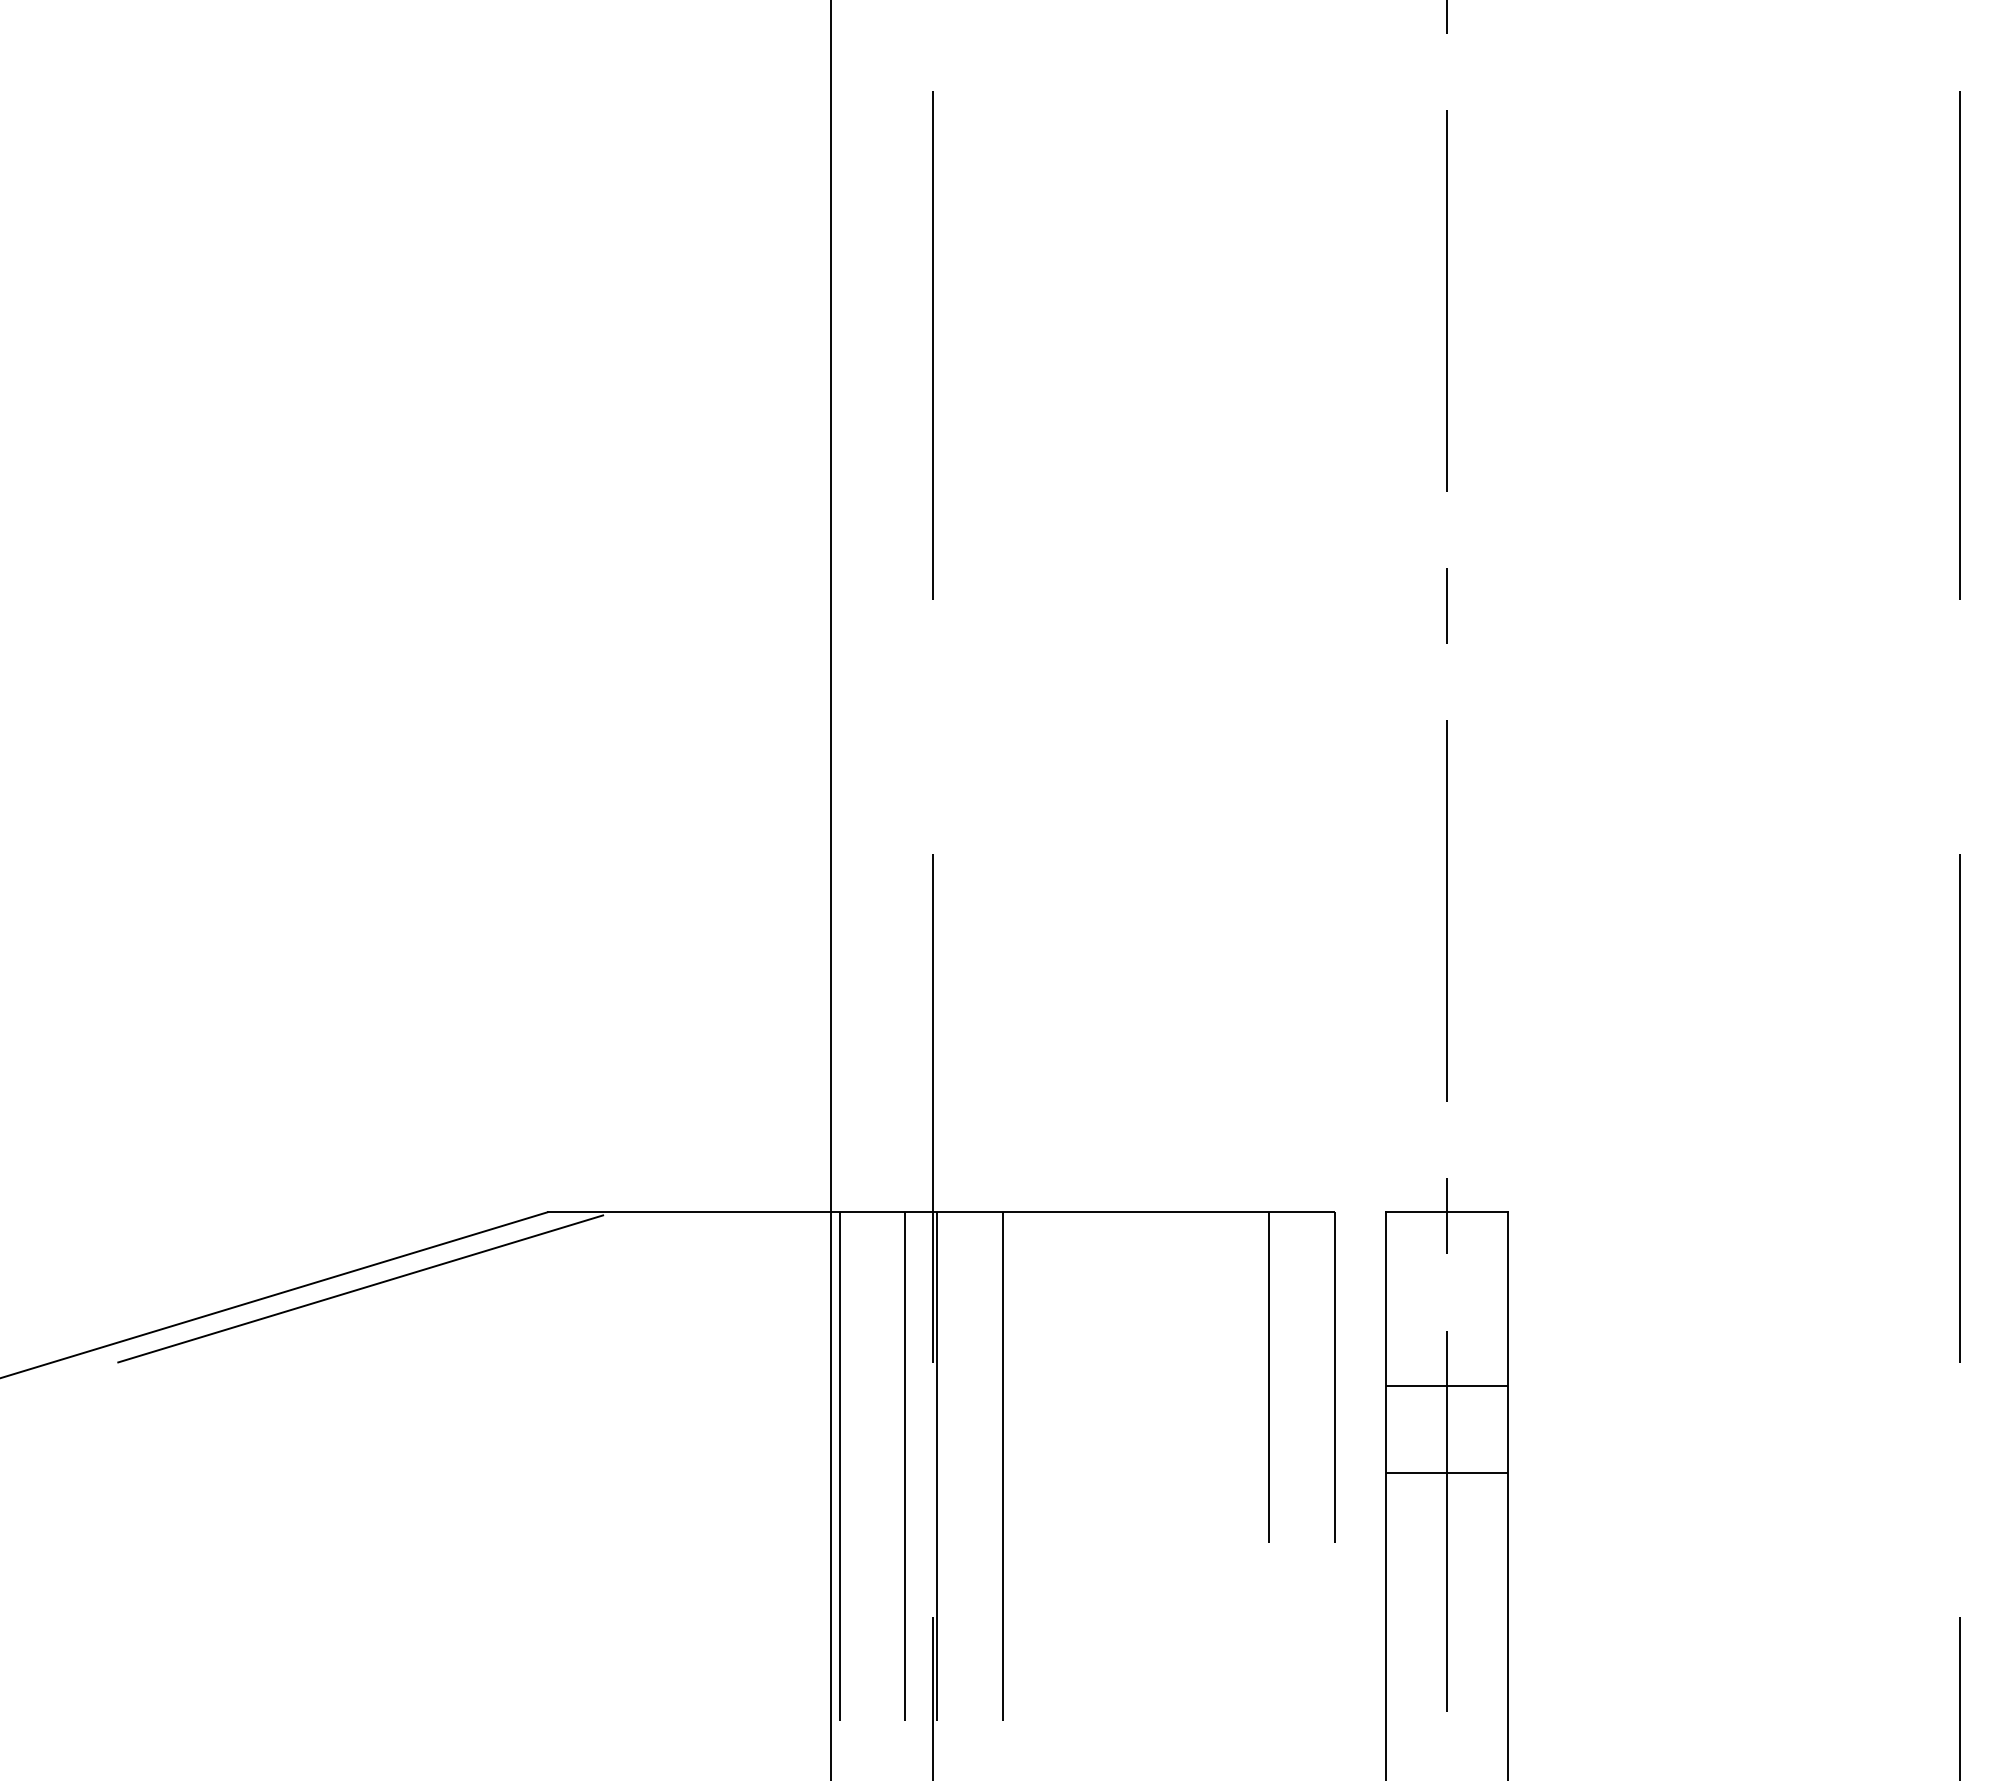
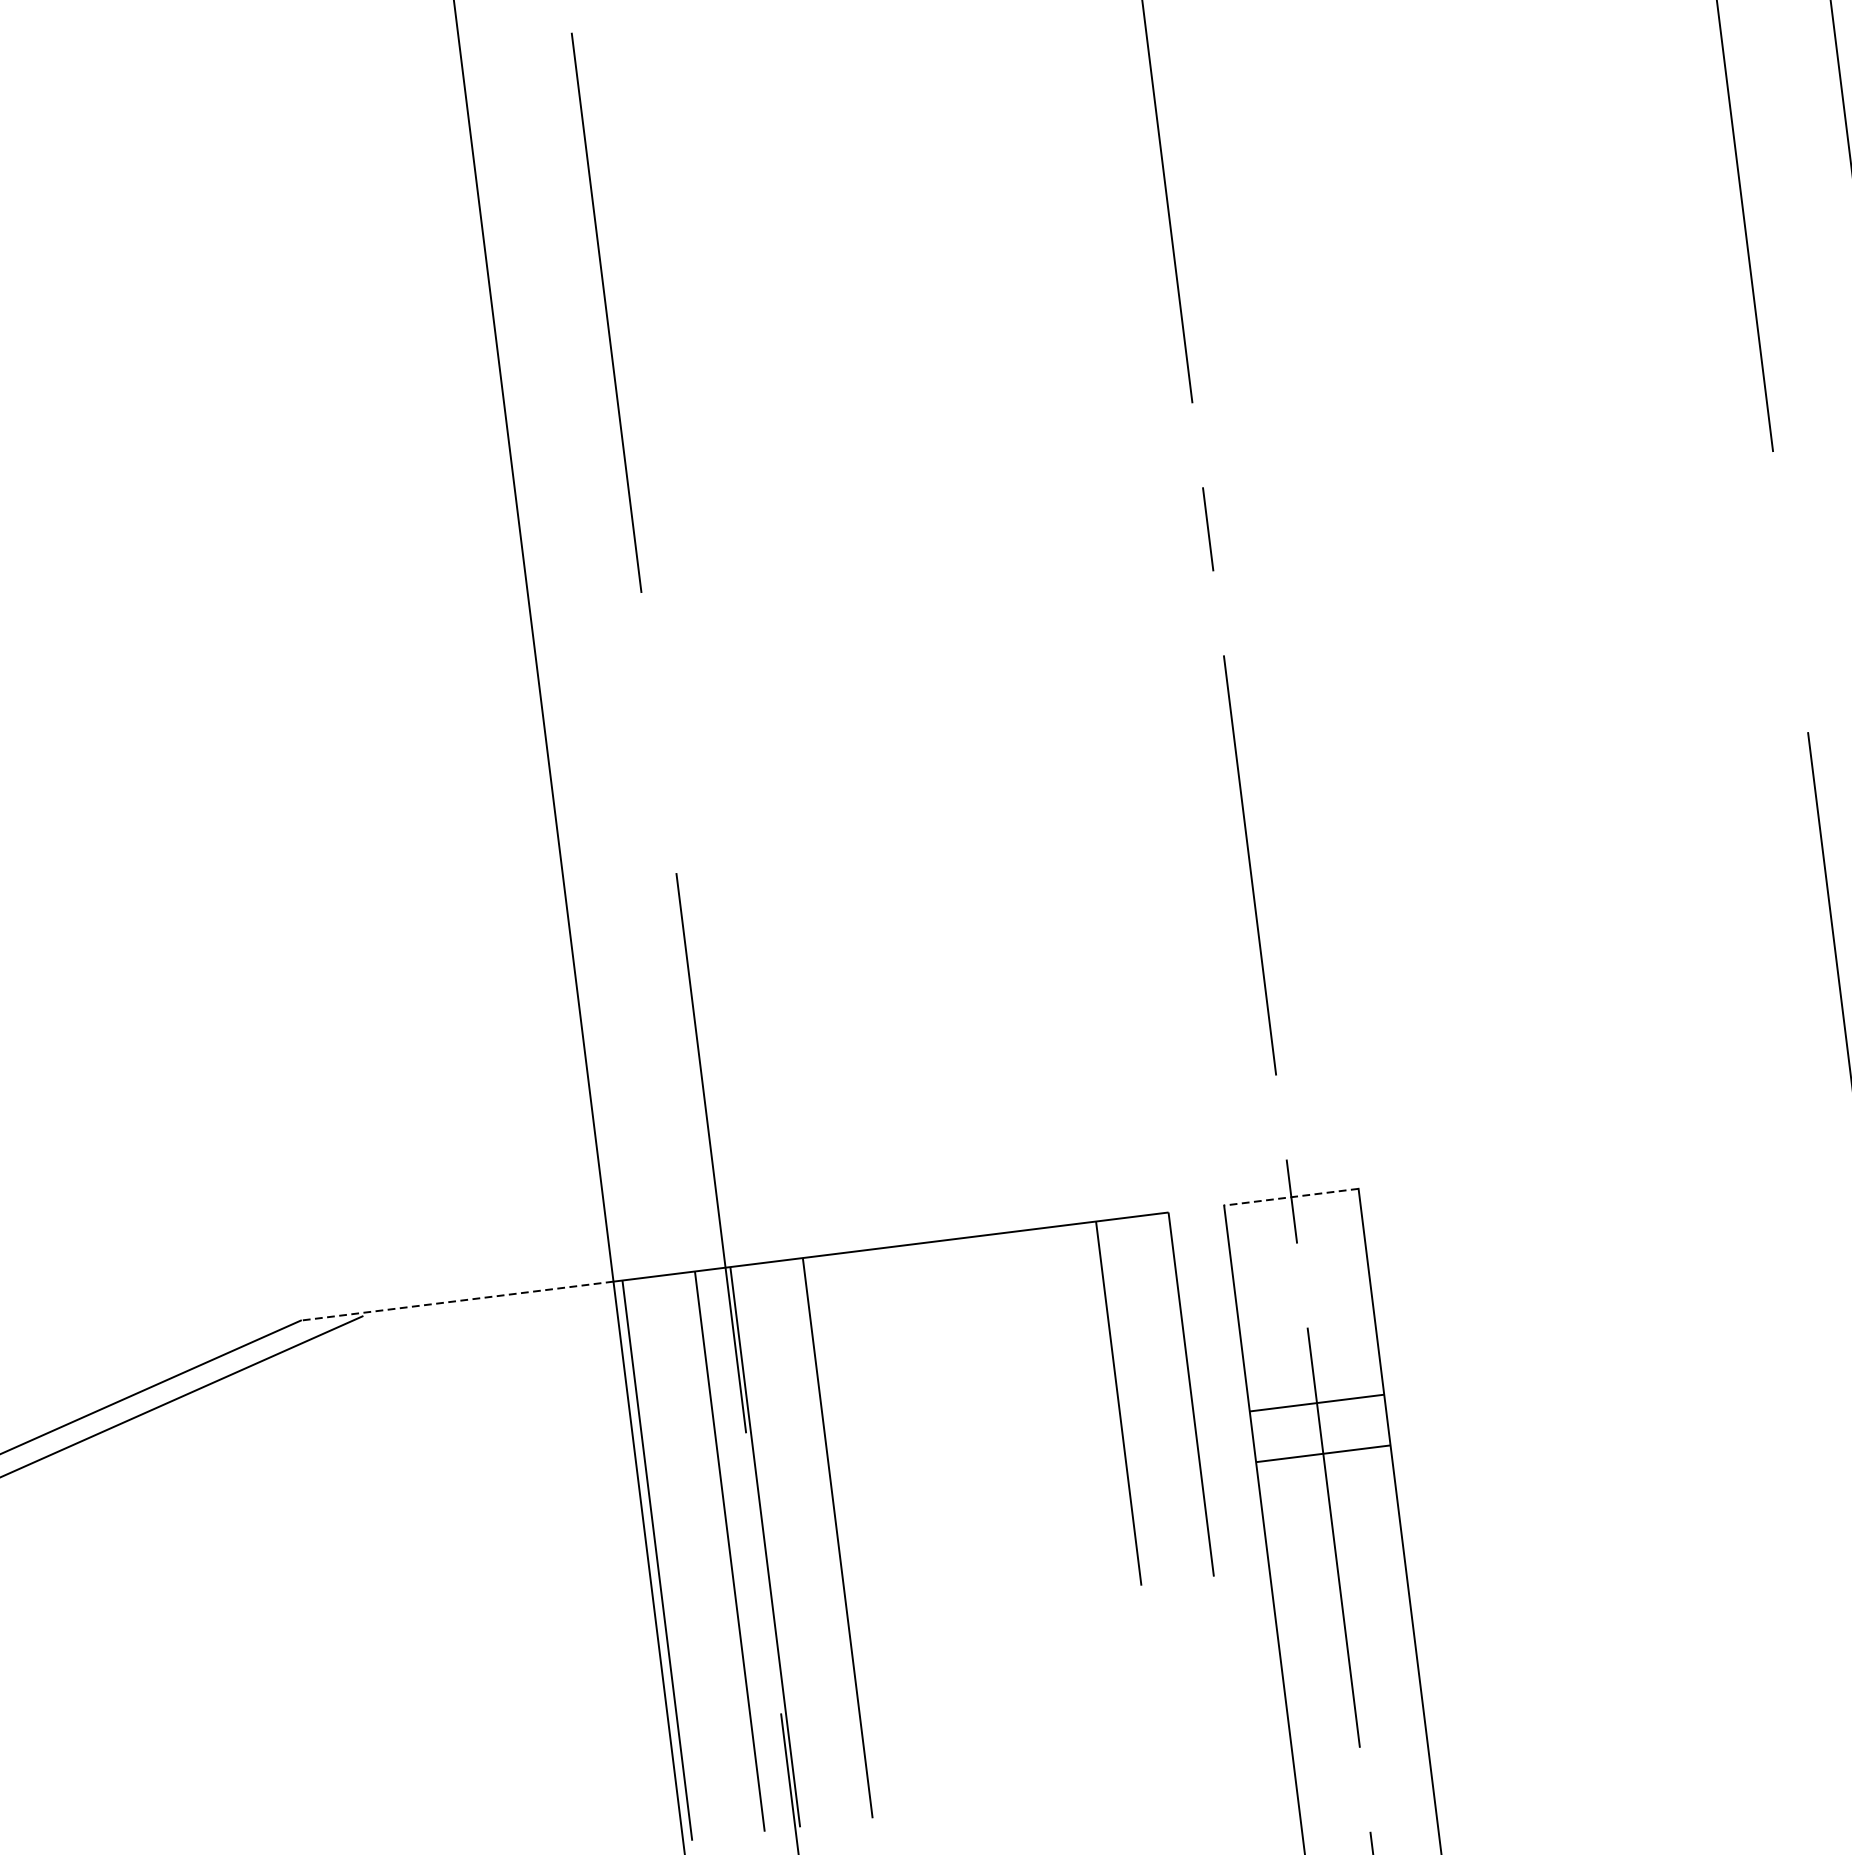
line: (689, 1212) -> (457, 1301), solid -> dashed
line: (1446, 1212) -> (1291, 1197), solid -> dashed
line: (1446, 1386) -> (1323, 1454), moved
line: (1446, 1473) -> (1316, 1403), moved

